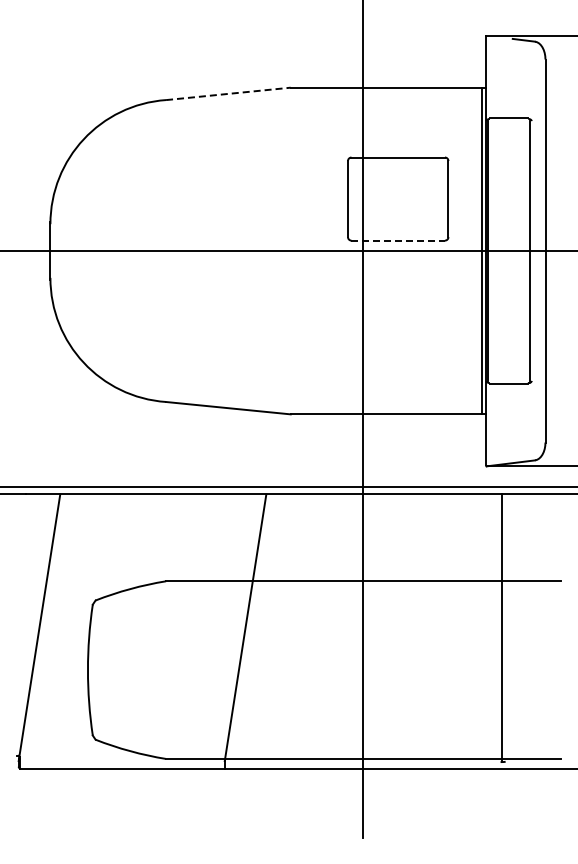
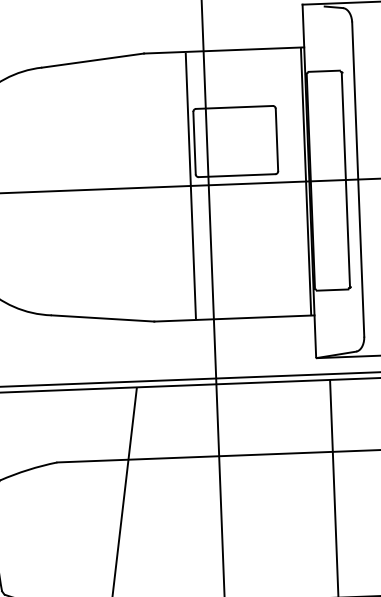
line: (228, 93) -> (93, 60), dashed -> solid
line: (398, 240) -> (237, 175), dashed -> solid
line: (341, 251) -> (190, 186), added

